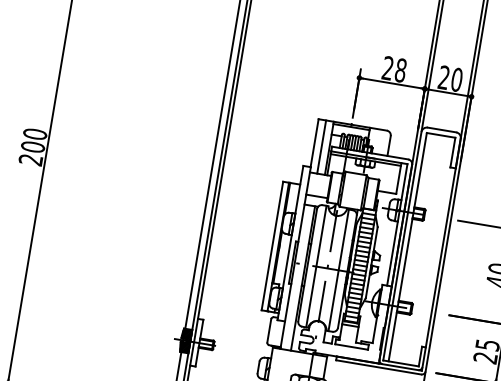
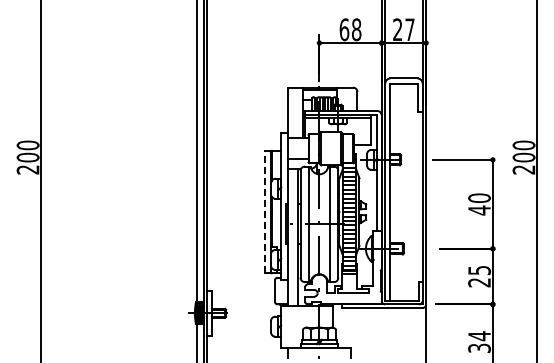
text: (388, 68) -> (344, 29), 28 -> 68
text: (456, 79) -> (409, 29), 20 -> 27
line: (322, 146) -> (295, 112), removed
line: (272, 245) -> (264, 211), solid -> dashed

